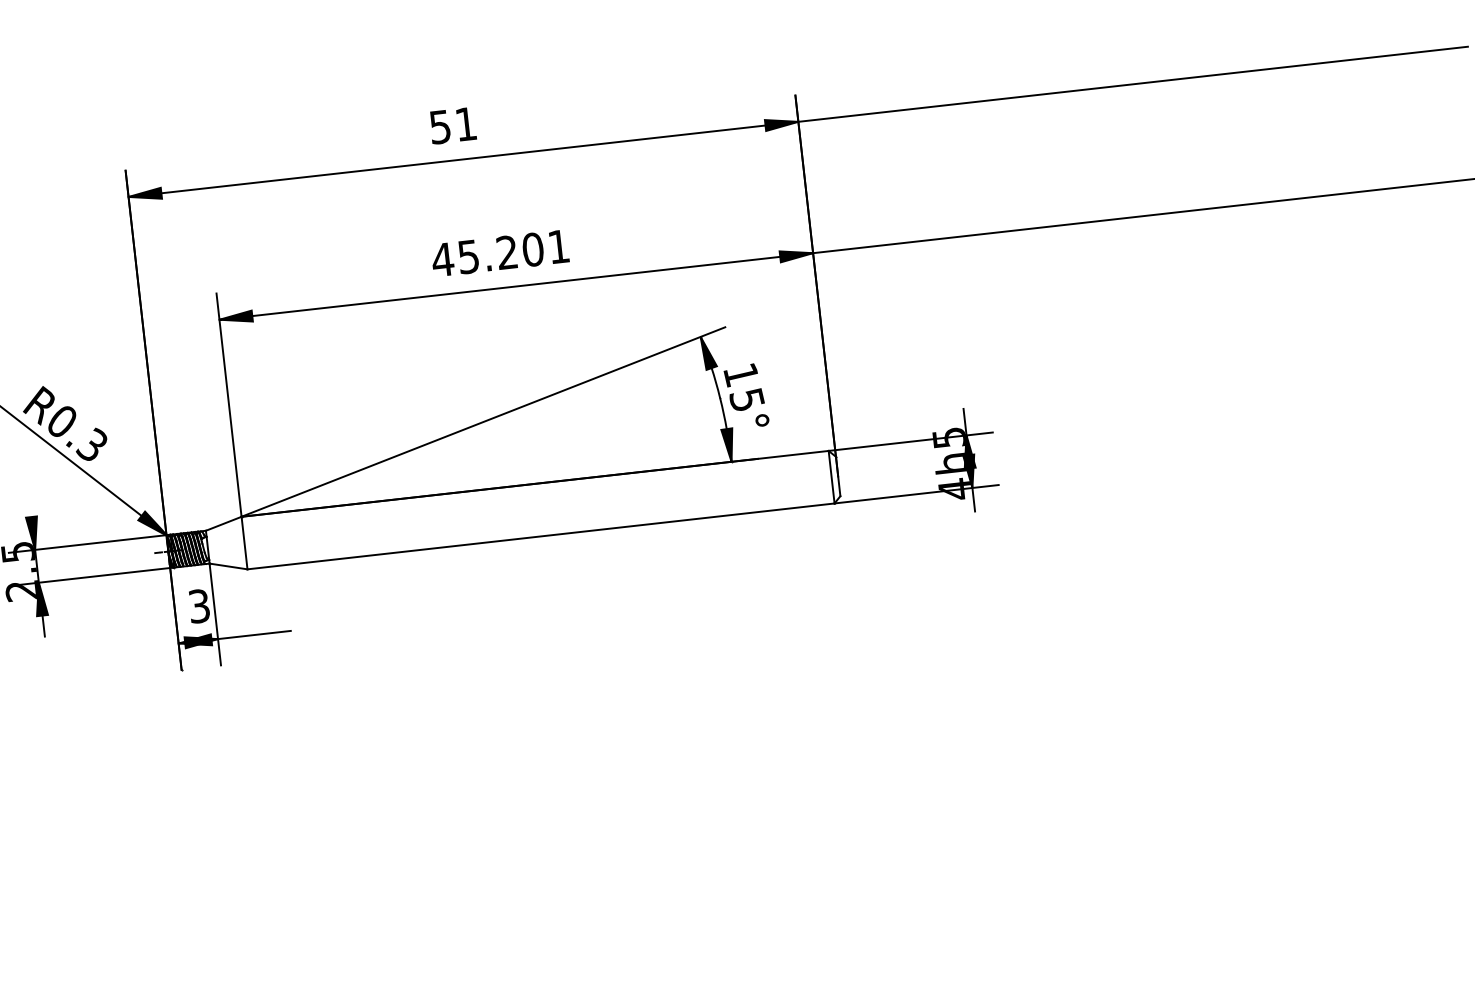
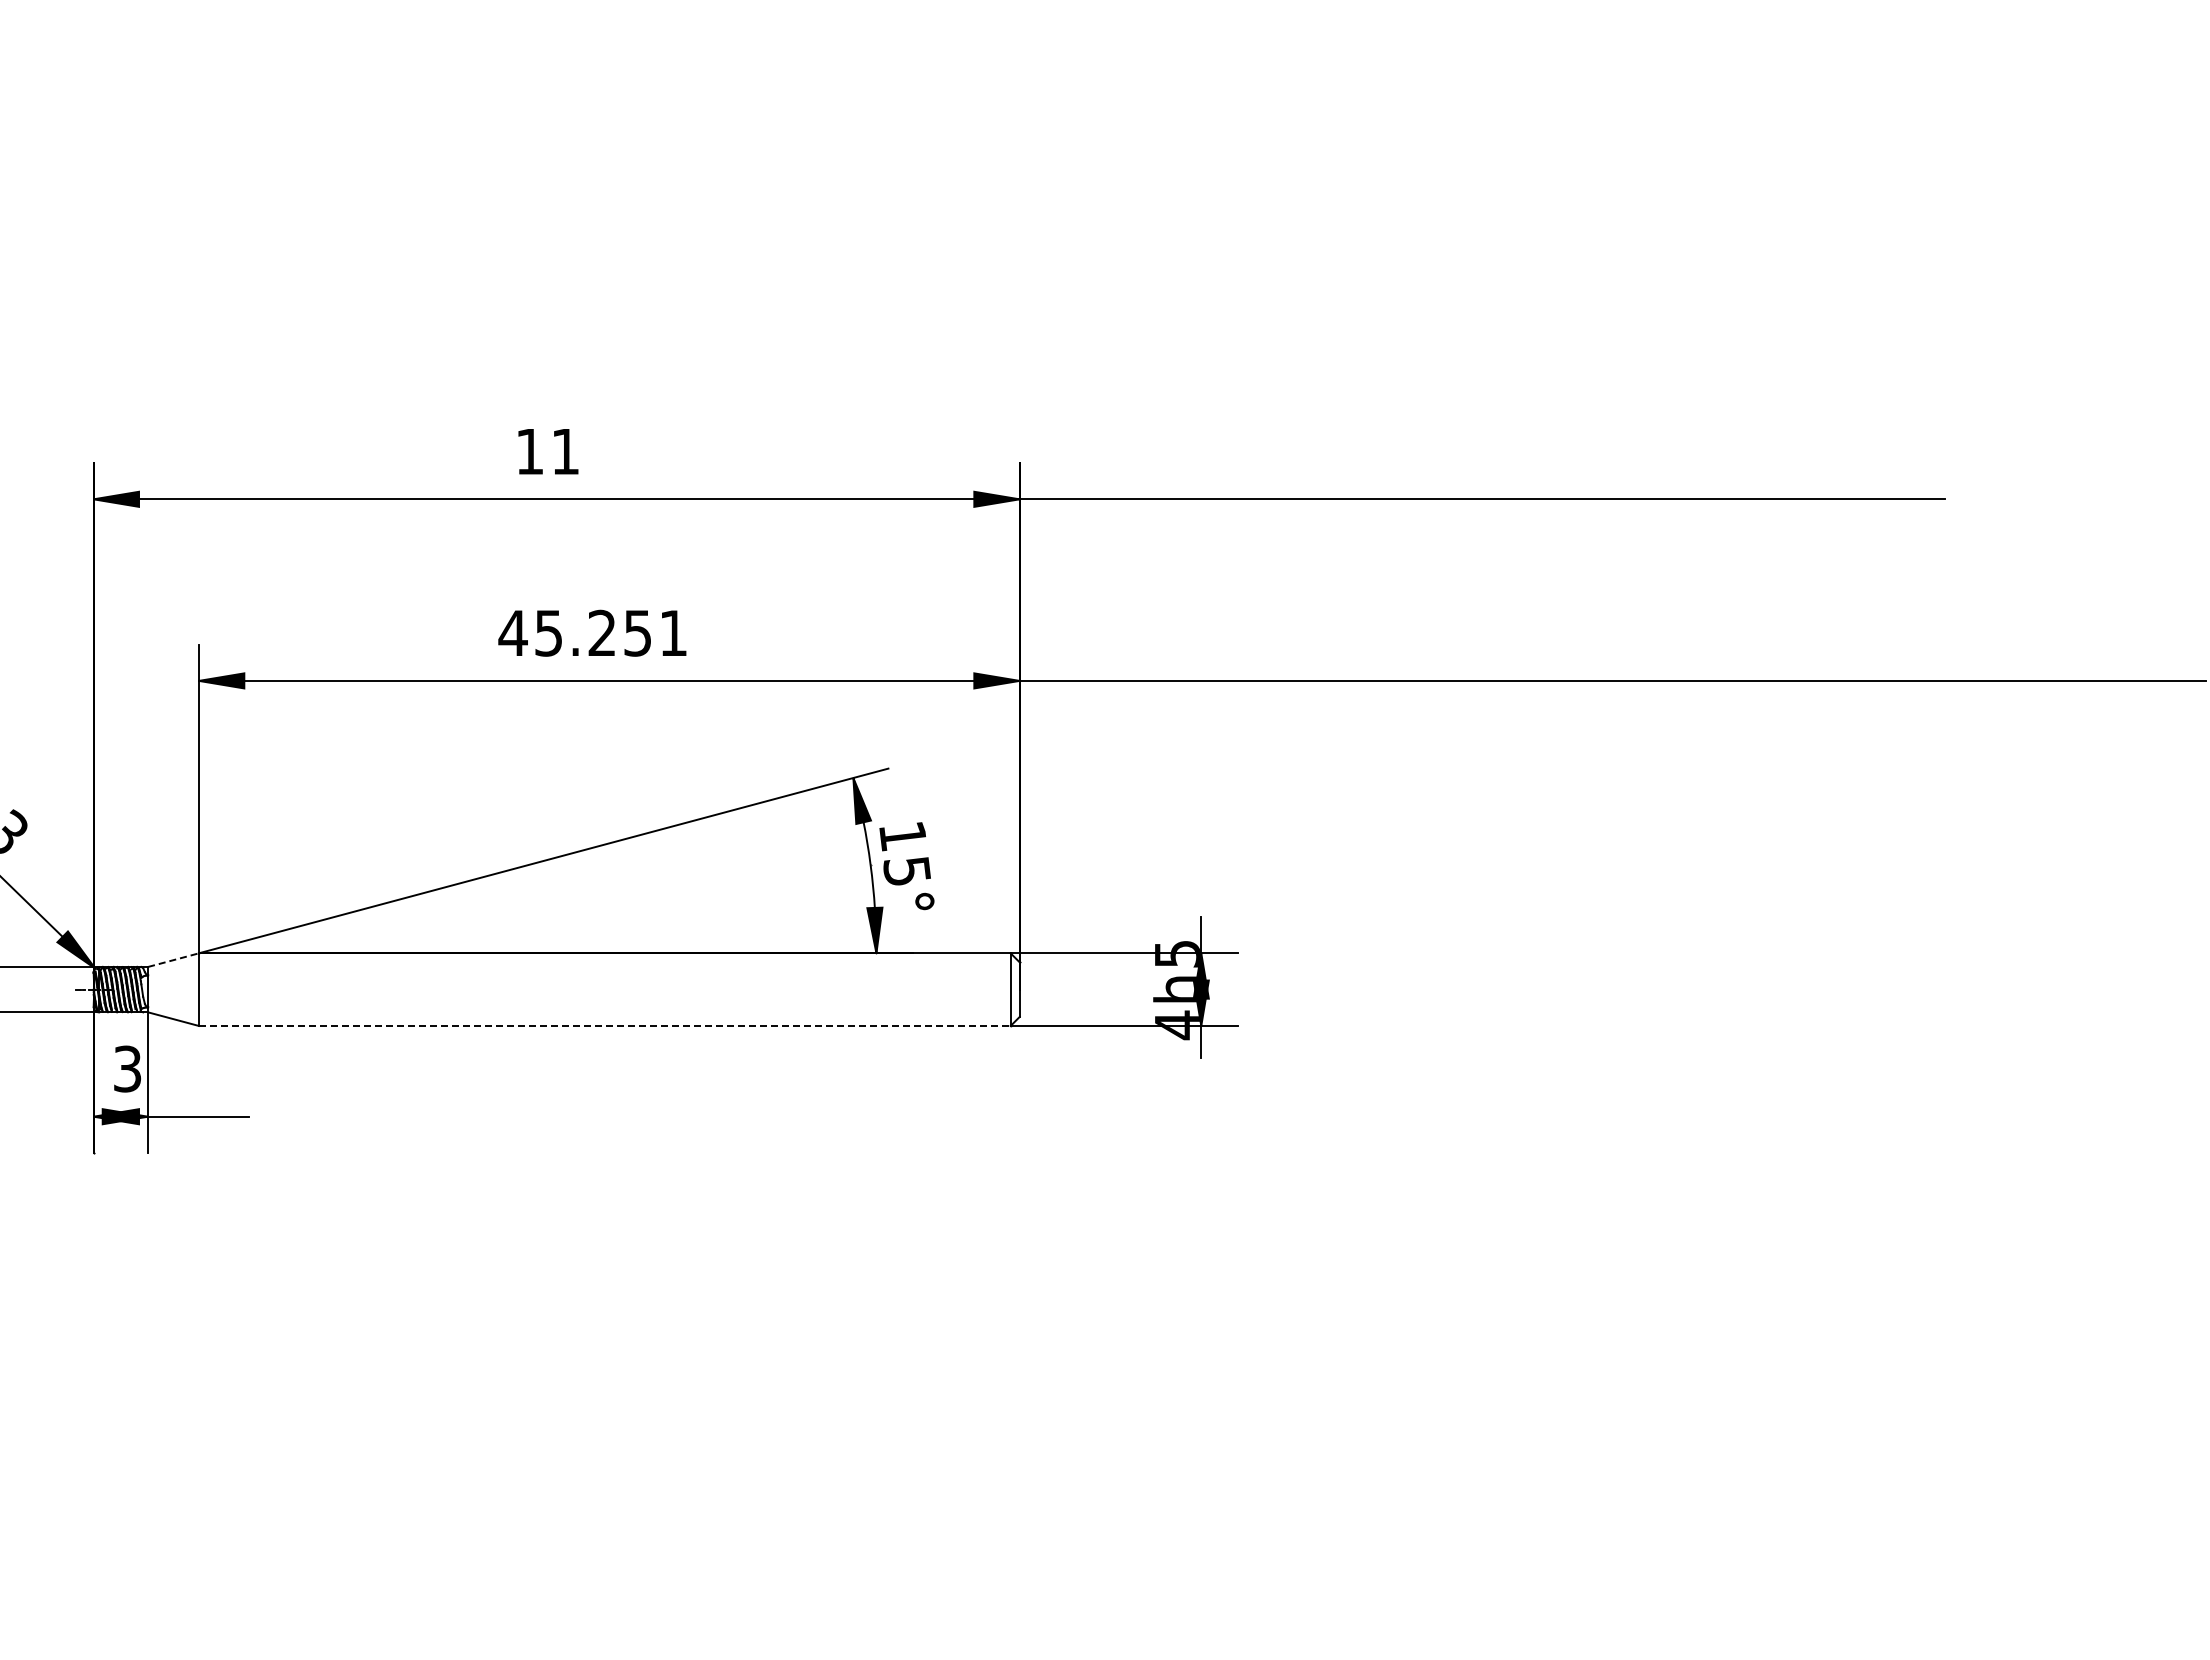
text: (440, 127) -> (529, 452), 51 -> 11
text: (533, 249) -> (638, 632), 45.201 -> 45.251
line: (224, 523) -> (174, 960), solid -> dashed
line: (540, 536) -> (604, 1025), solid -> dashed

